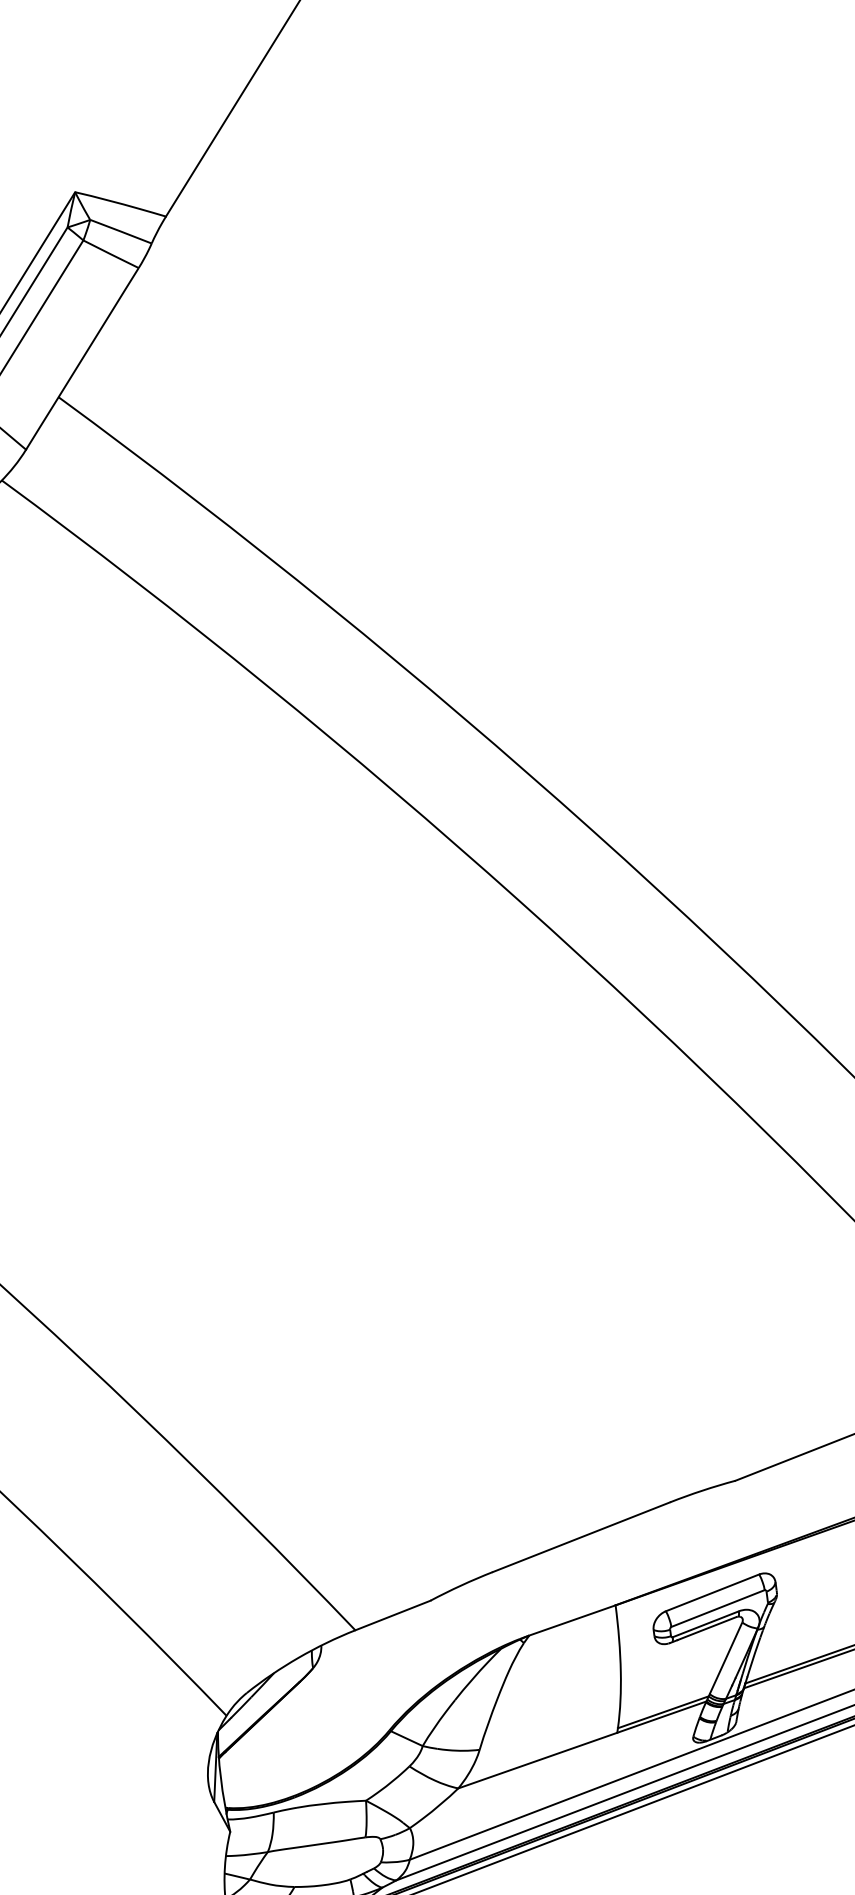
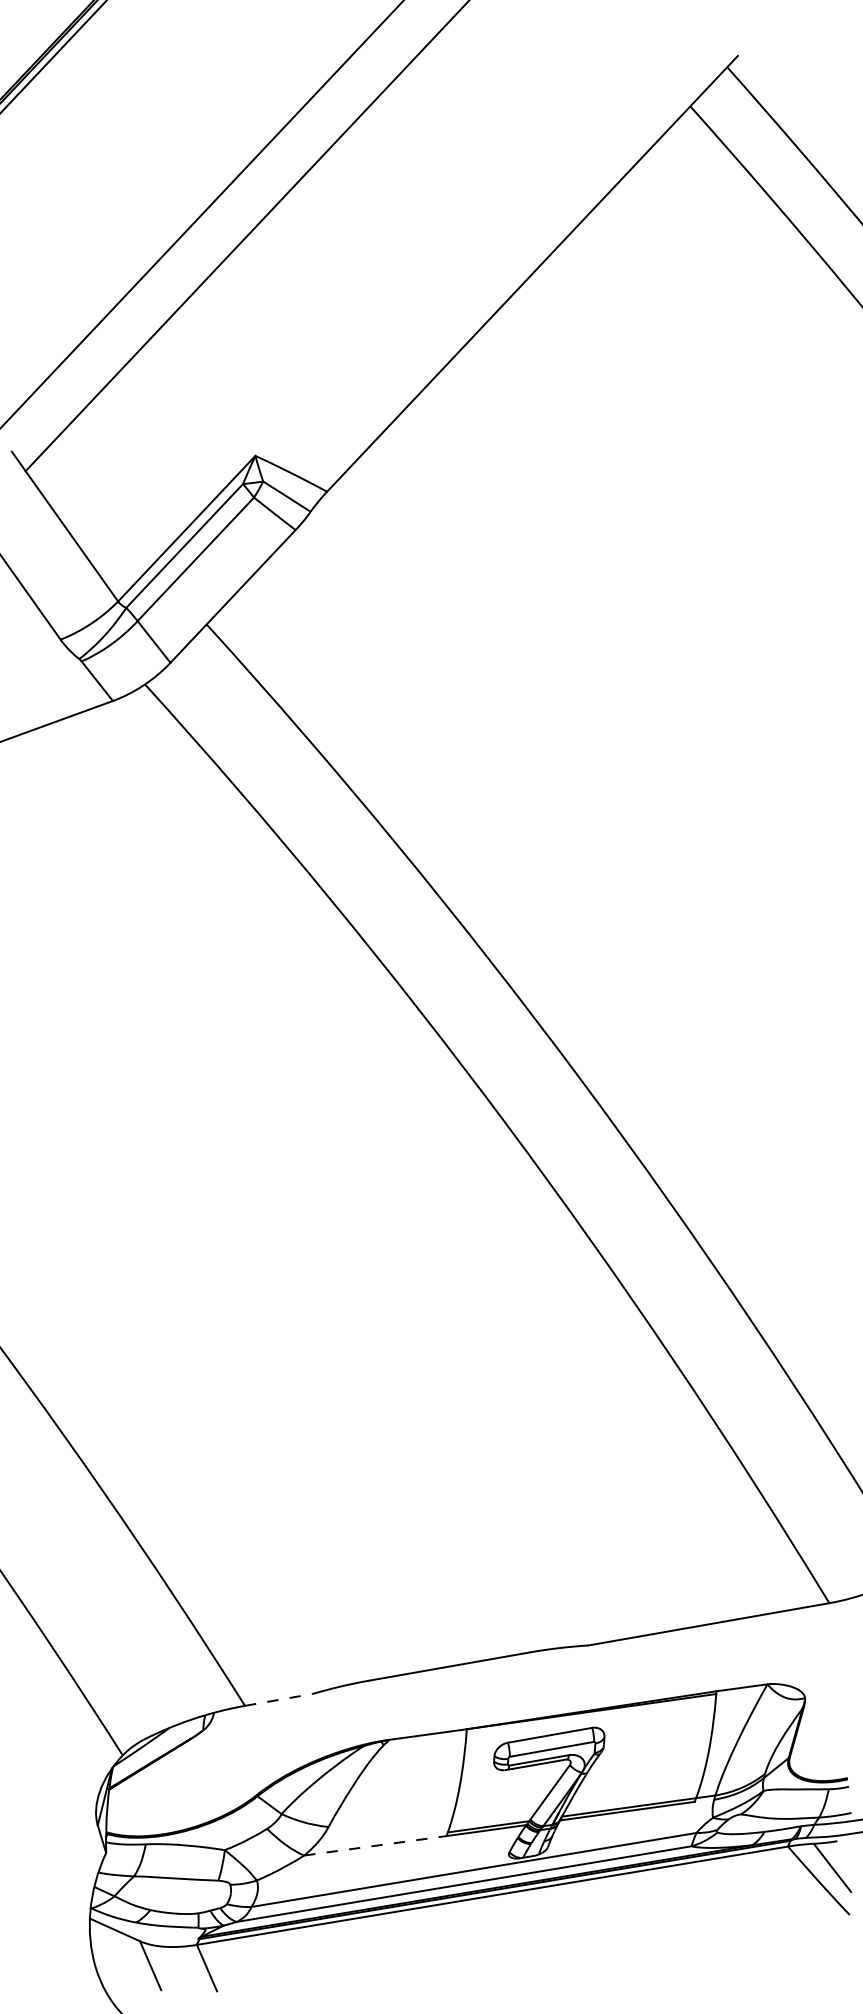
line: (393, 1614) -> (279, 1699), solid -> dashed
line: (537, 1760) -> (375, 1845), solid -> dashed

